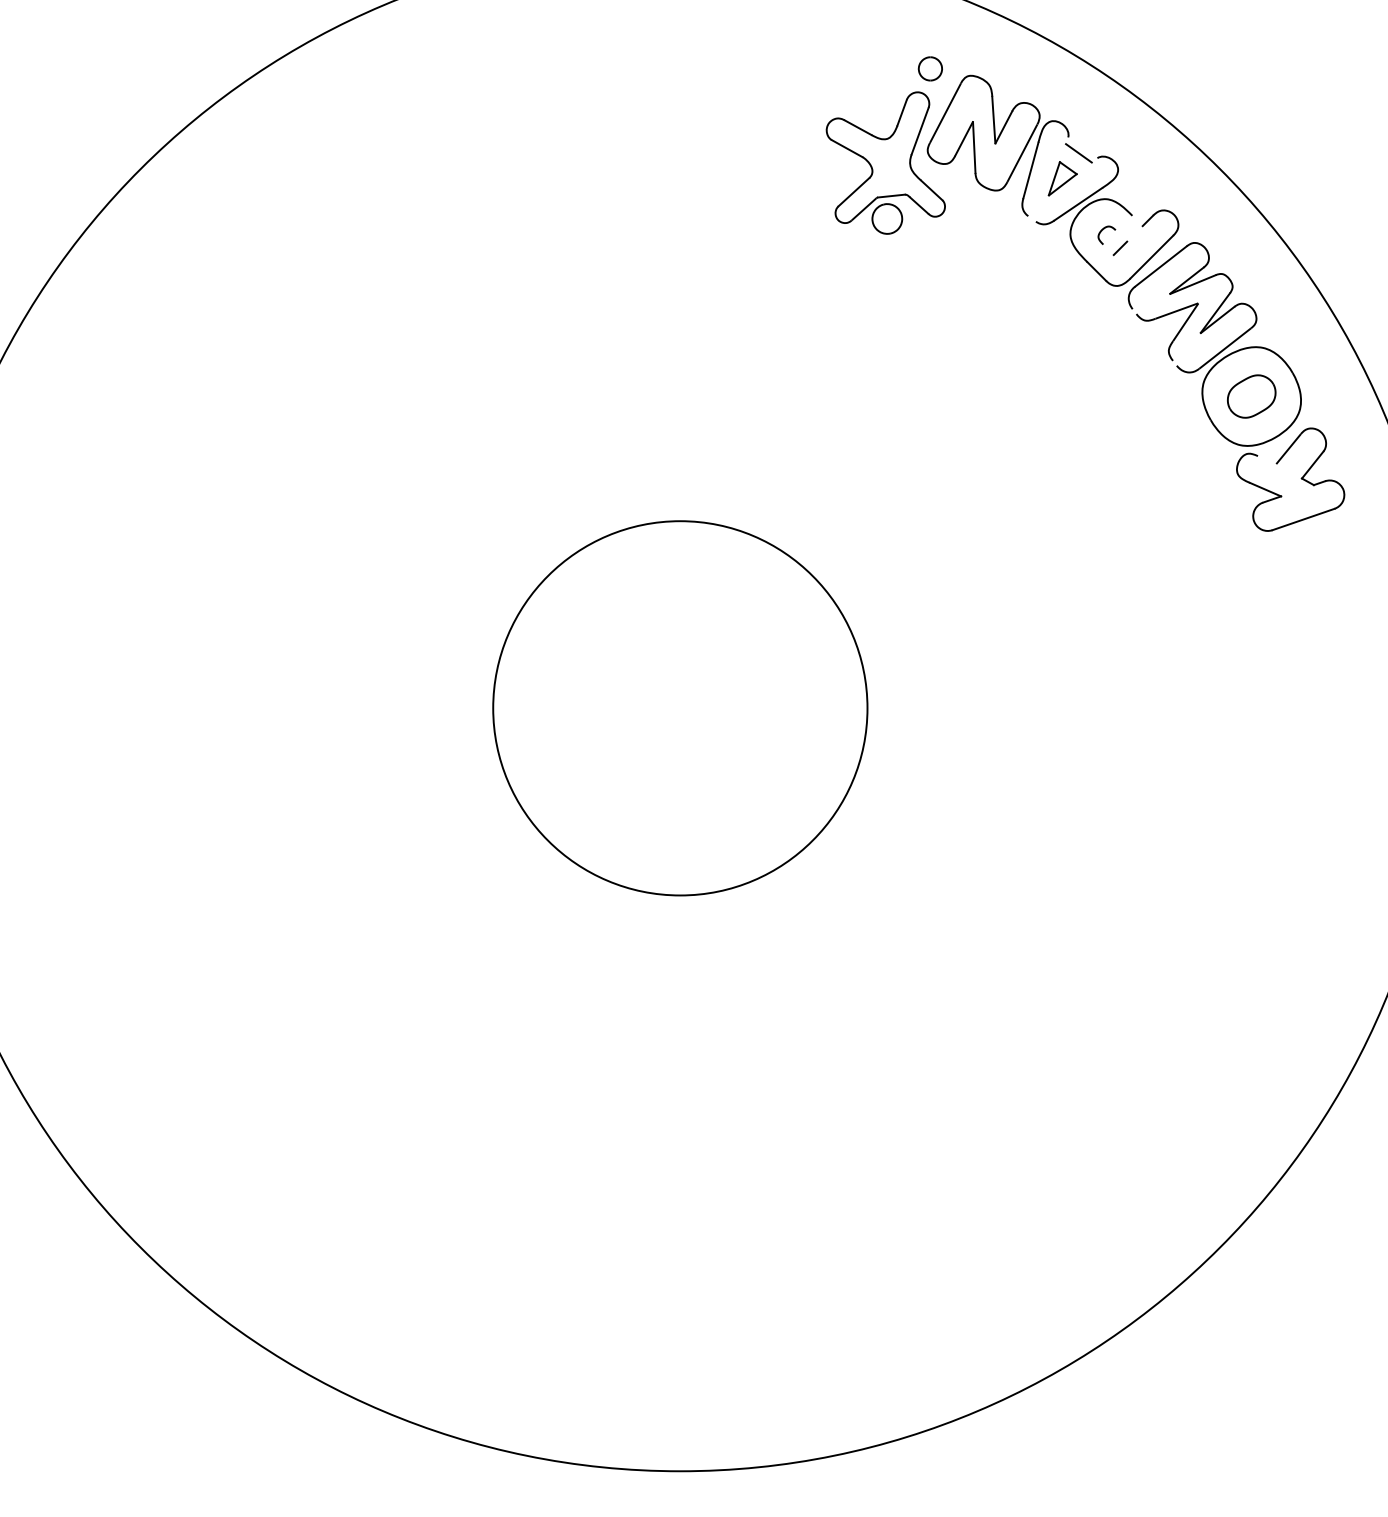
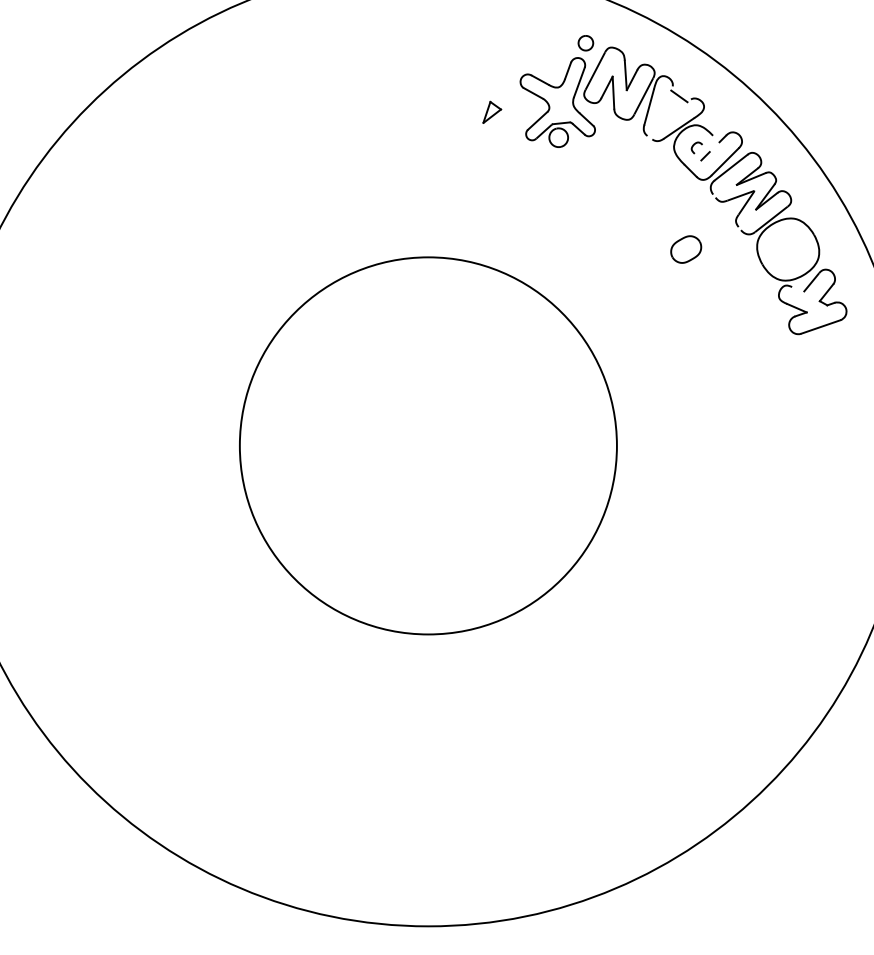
part: (1063, 177) -> (492, 111), moved
part: (1252, 396) -> (686, 249), moved
circle: (680, 707) -> (428, 445), size x1.6

